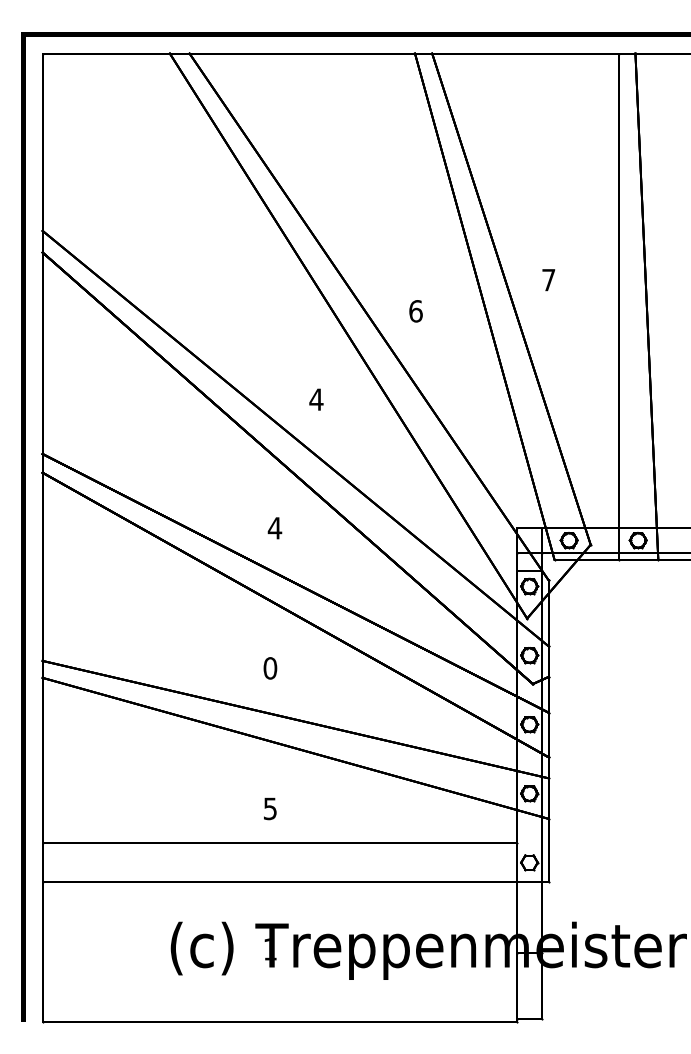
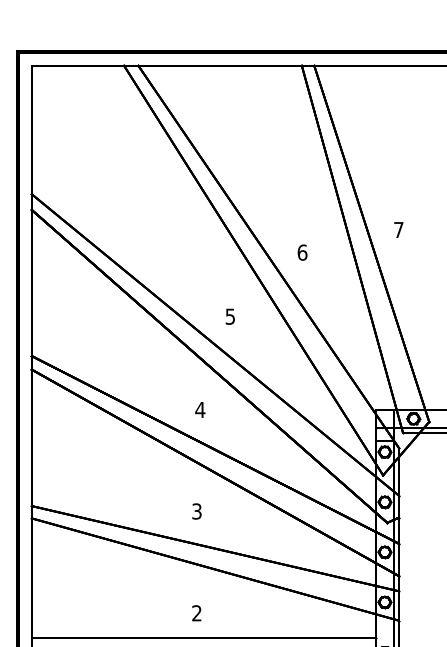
text: (316, 399) -> (230, 316), 4 -> 5
text: (270, 668) -> (197, 511), 0 -> 3
text: (269, 808) -> (196, 613), 5 -> 2

